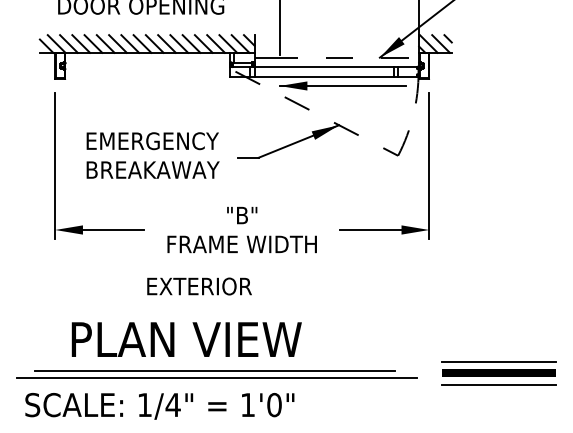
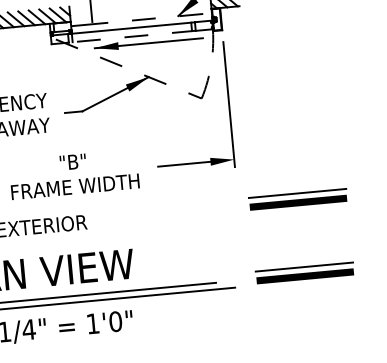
line: (323, 76) -> (131, 36), solid -> dashed
part: (498, 282) -> (297, 199), added
line: (498, 384) -> (305, 286), removed

